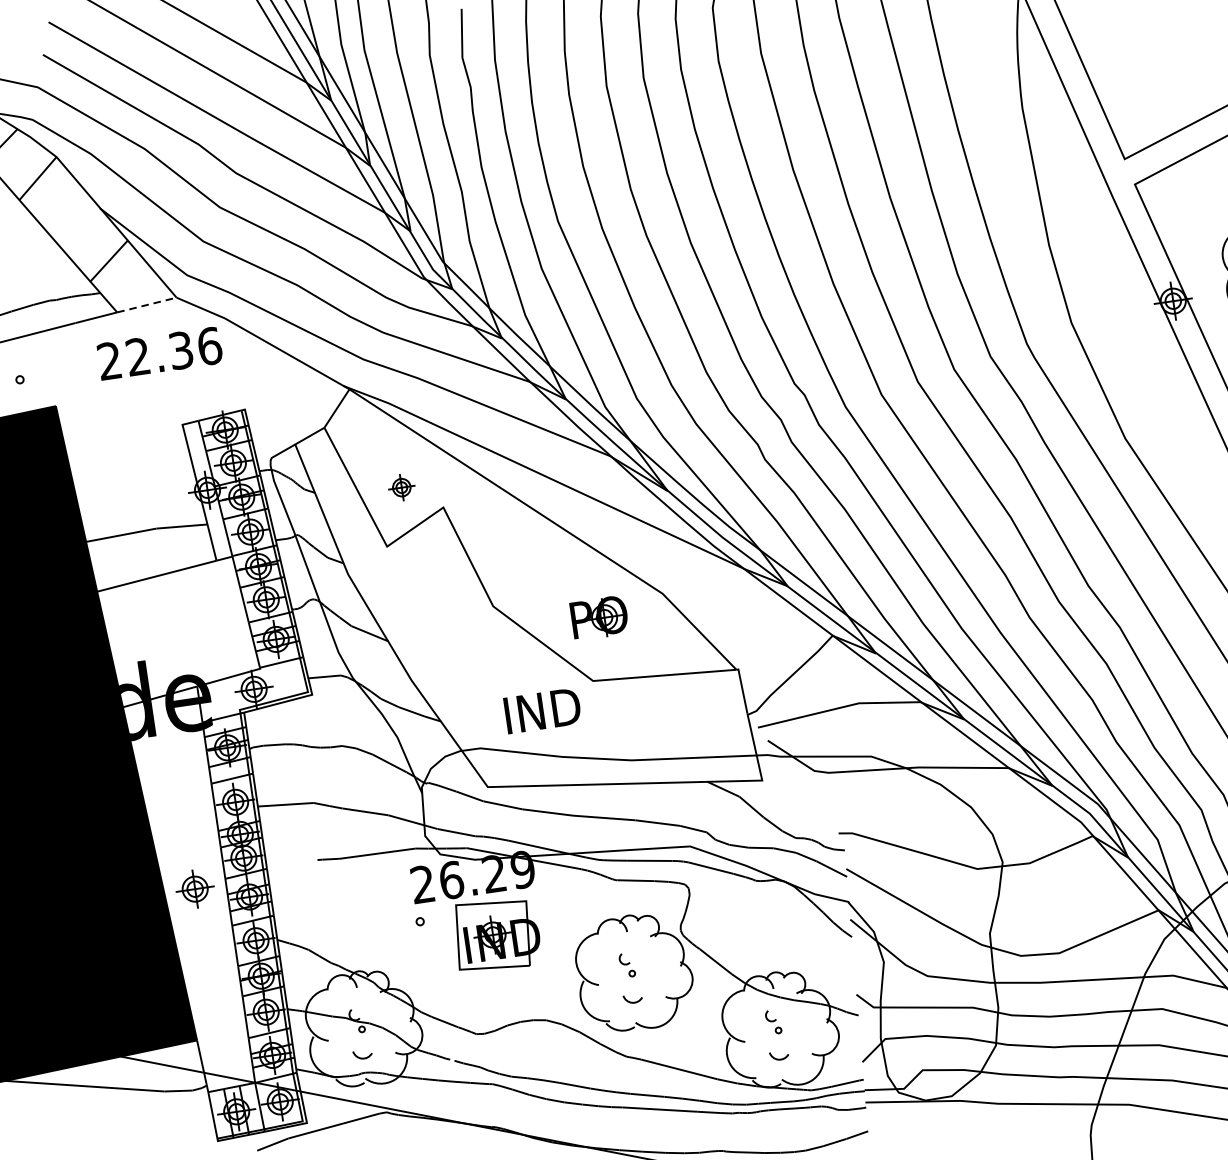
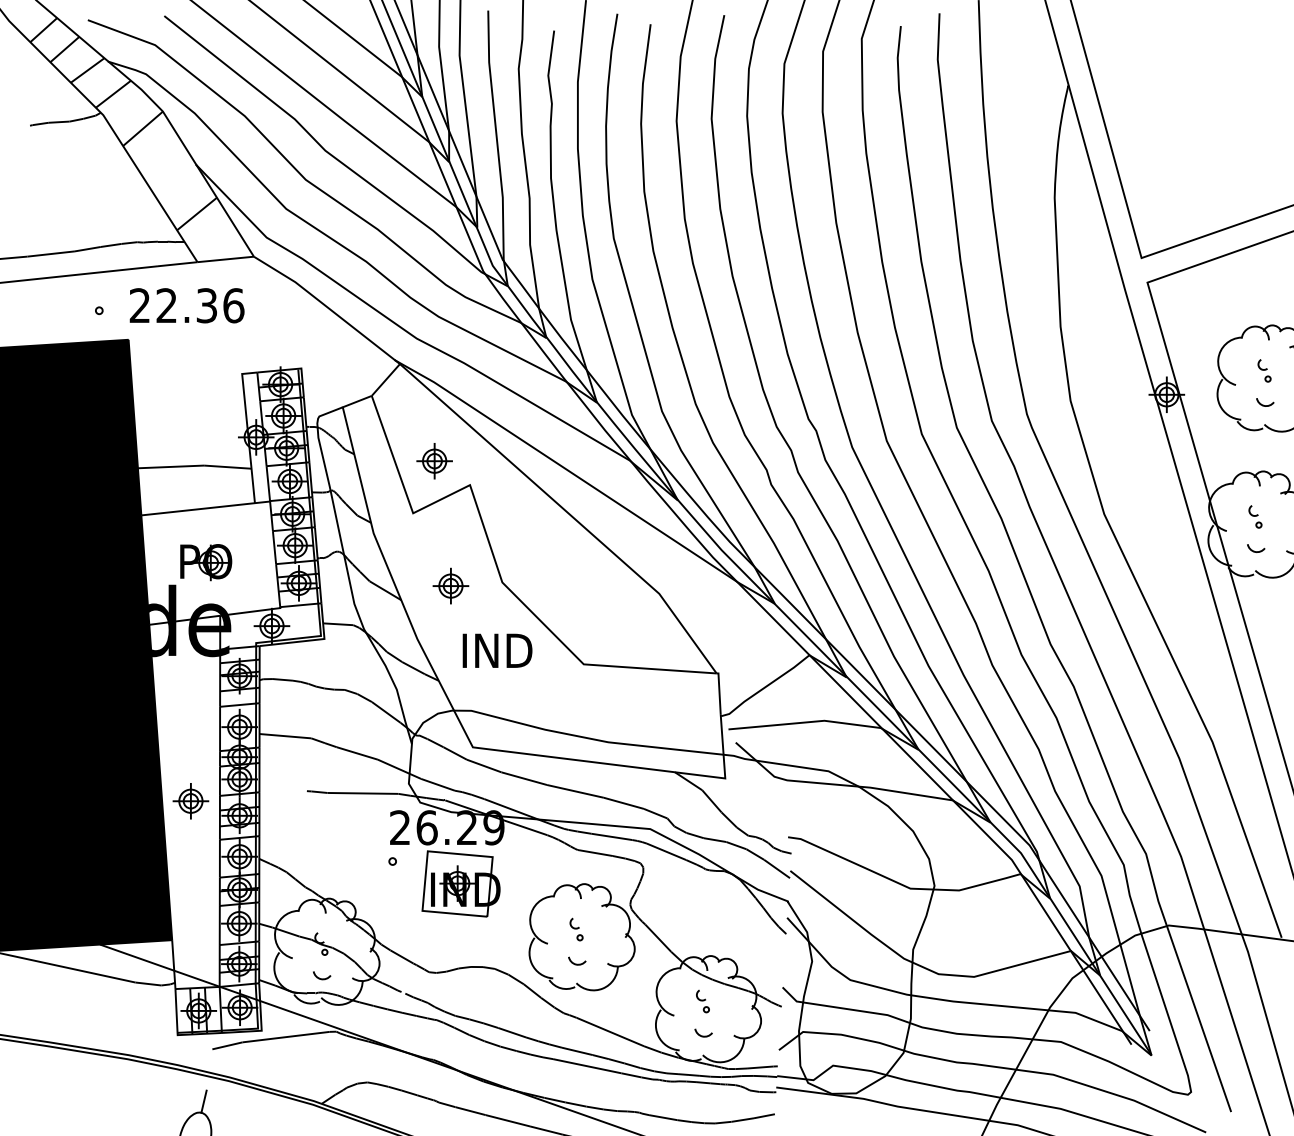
line: (147, 304) -> (226, 259), dashed -> solid
text: (159, 353) -> (186, 305), moved
part: (401, 487) -> (434, 461), size x1.43
part: (438, 617) -> (450, 585), added
part: (599, 617) -> (206, 562), moved
text: (542, 710) -> (497, 650), moved

